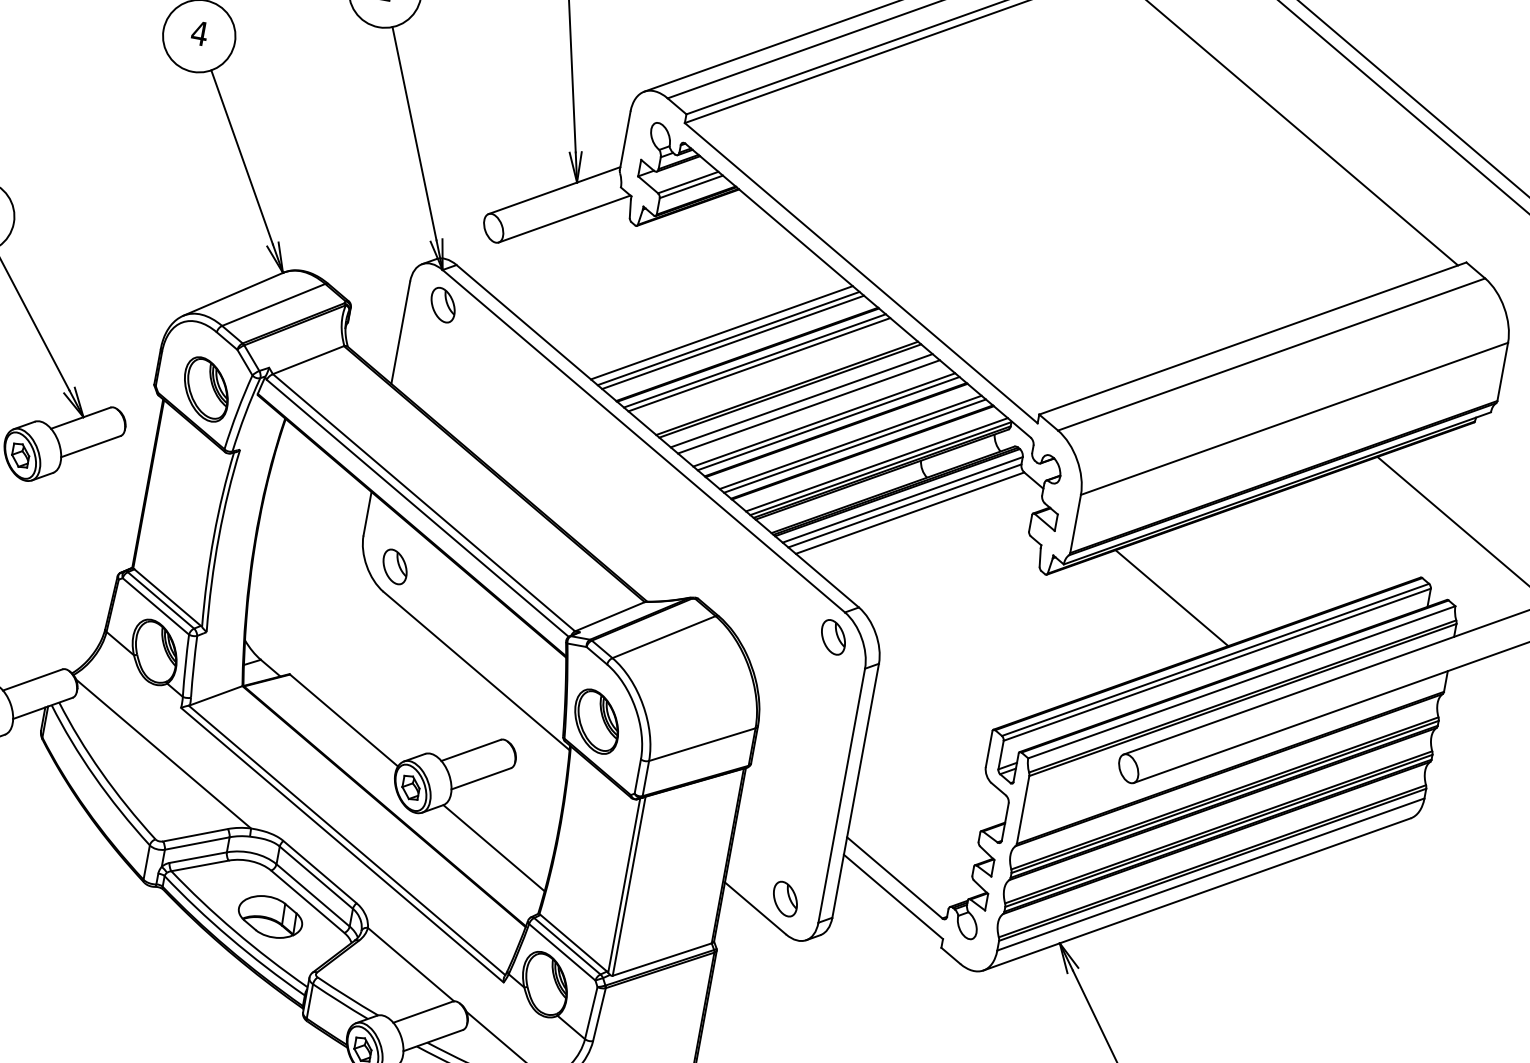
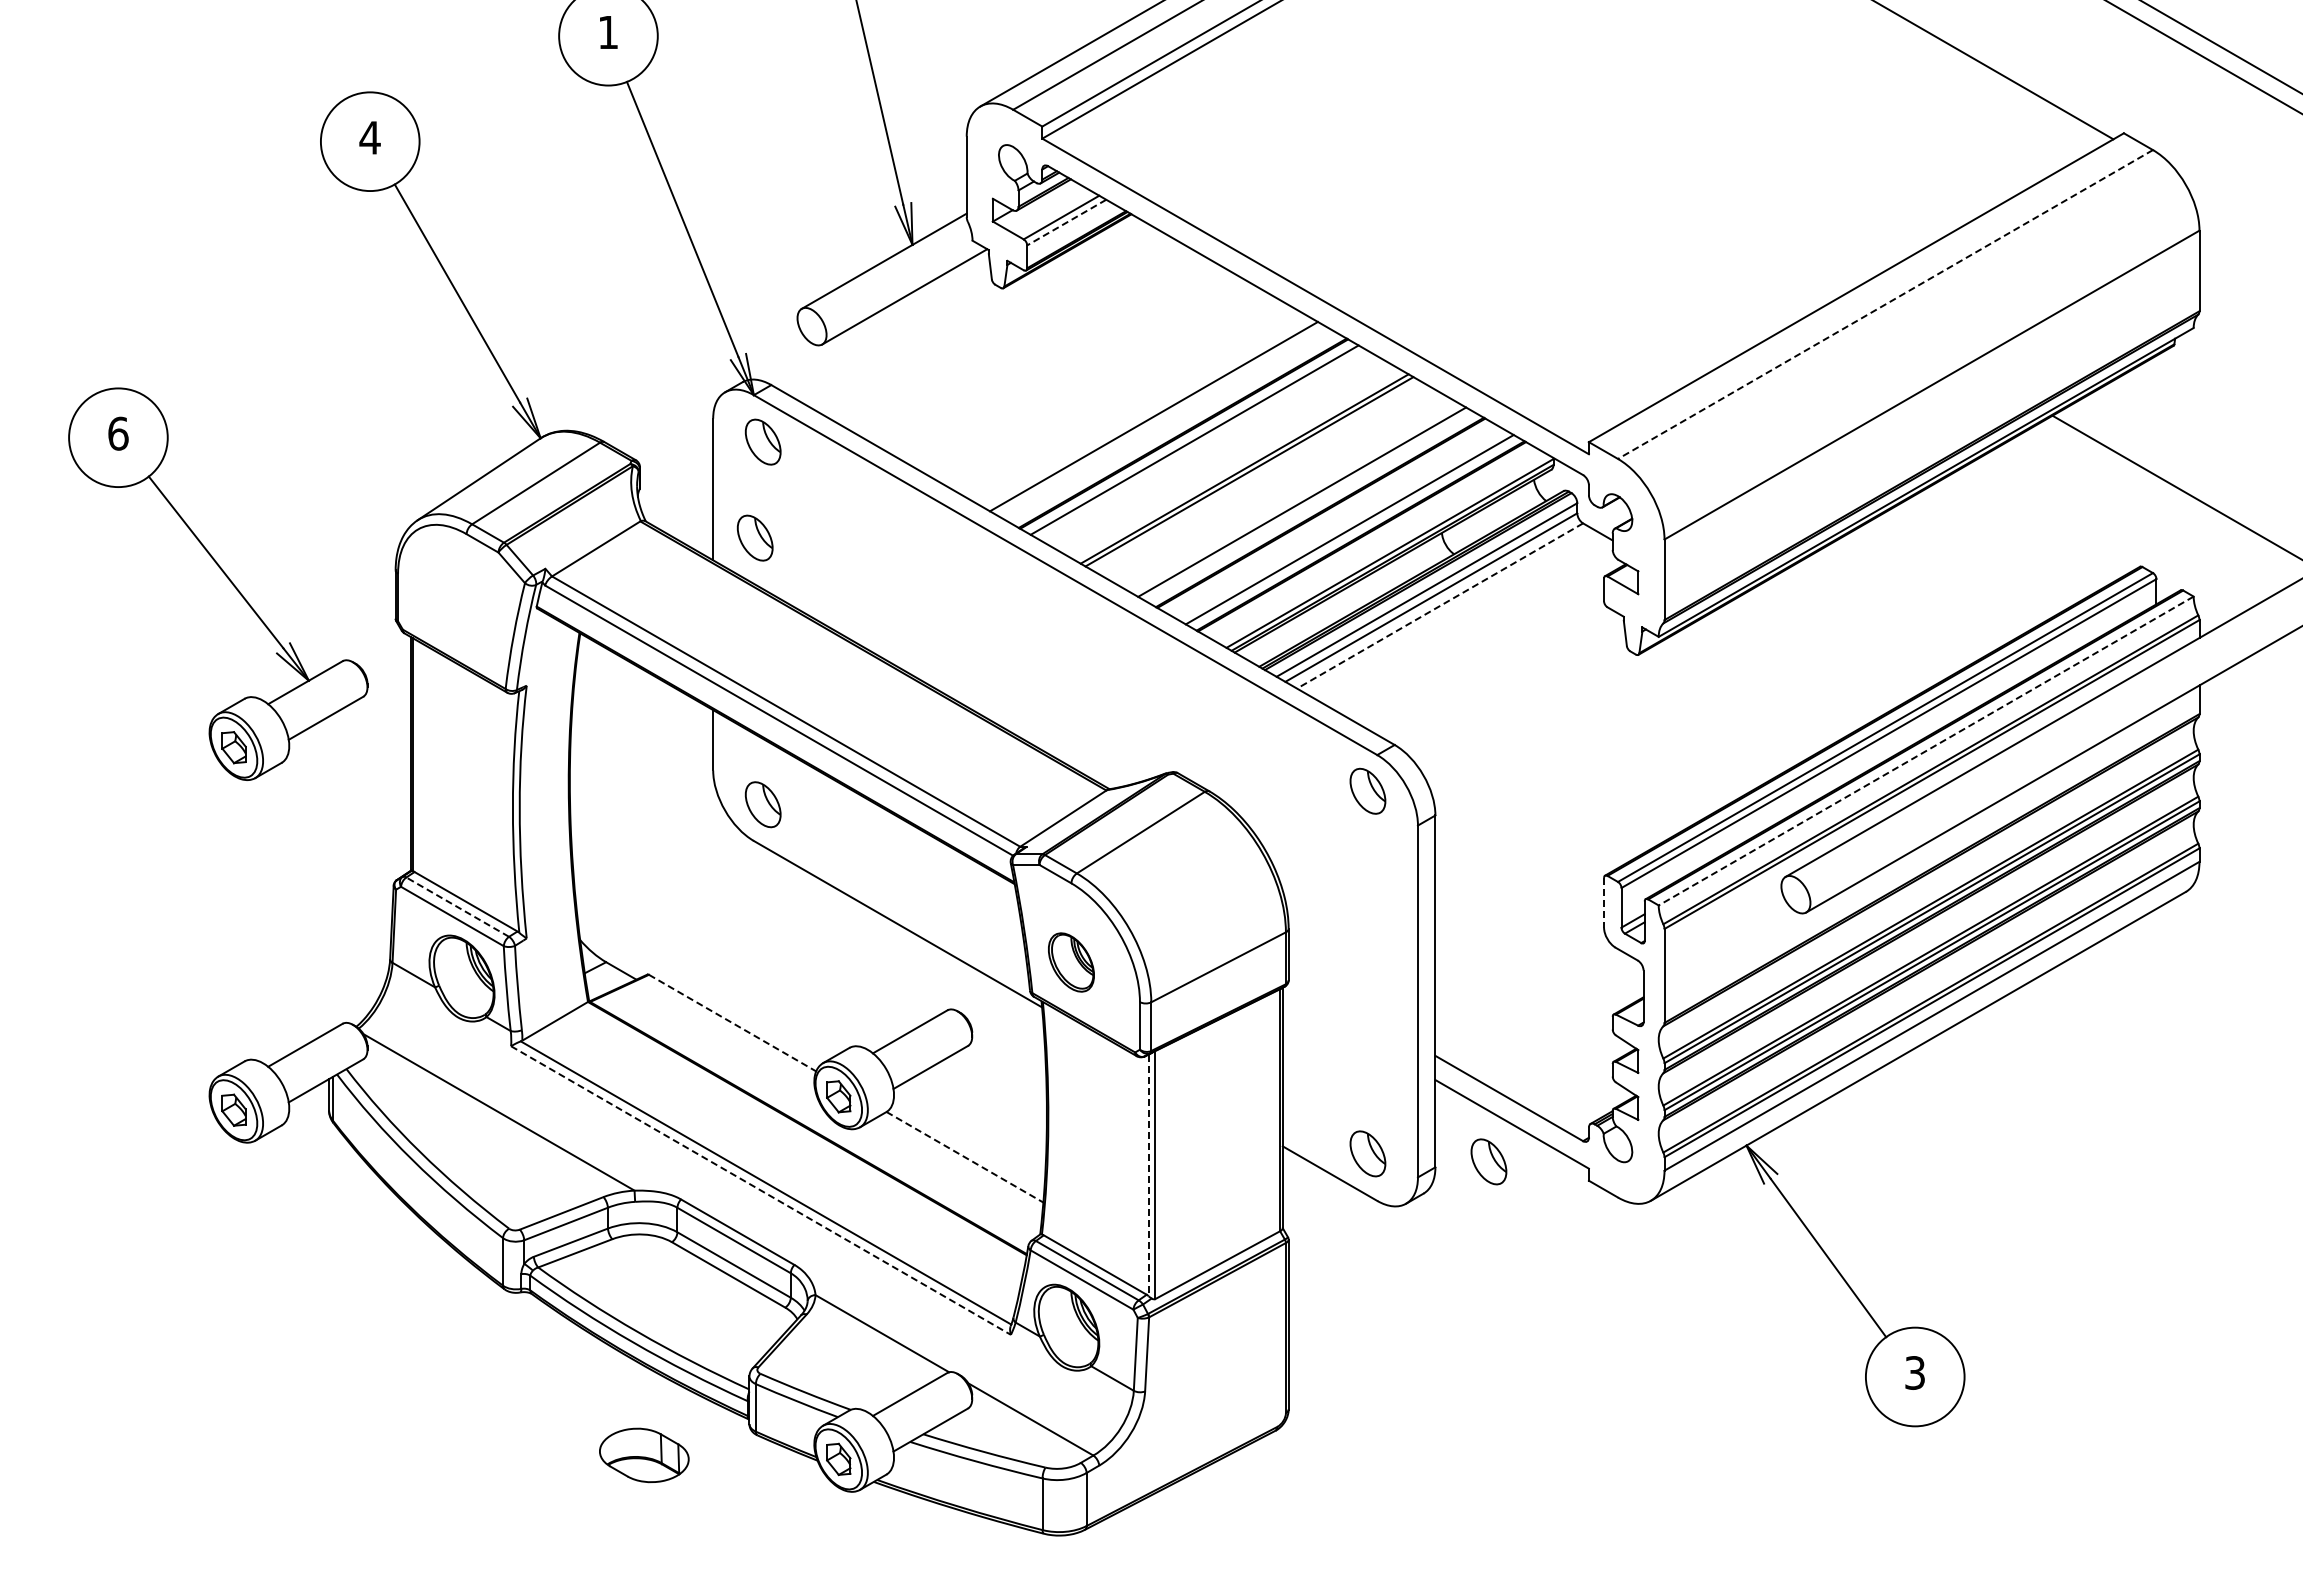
line: (691, 186) -> (1066, 222), solid -> dashed
line: (721, 332) -> (1143, 410), removed
line: (732, 342) -> (1160, 420), removed
line: (1271, 354) -> (1885, 304), solid -> dashed
line: (759, 364) -> (1201, 443), removed
part: (424, 372) -> (754, 537), added
part: (206, 388) -> (466, 612), removed
line: (802, 400) -> (1267, 481), removed
line: (809, 406) -> (1278, 488), removed
line: (828, 423) -> (1308, 505), removed
line: (851, 442) -> (1343, 525), removed
line: (876, 464) -> (1383, 548), removed
line: (909, 513) -> (1439, 606), solid -> dashed
line: (1171, 598) -> (1811, 655), removed
line: (160, 599) -> (457, 906), solid -> dashed
line: (1241, 682) -> (1926, 751), solid -> dashed
line: (343, 720) -> (732, 1023), solid -> dashed
part: (596, 721) -> (1071, 962), size x0.7
line: (989, 749) -> (1604, 902), solid -> dashed
line: (342, 845) -> (761, 1190), solid -> dashed
line: (493, 848) -> (964, 1157), solid -> dashed
line: (624, 885) -> (1148, 1175), solid -> dashed
part: (270, 917) -> (644, 1455), moved
part: (871, 920) -> (1488, 1161), added

